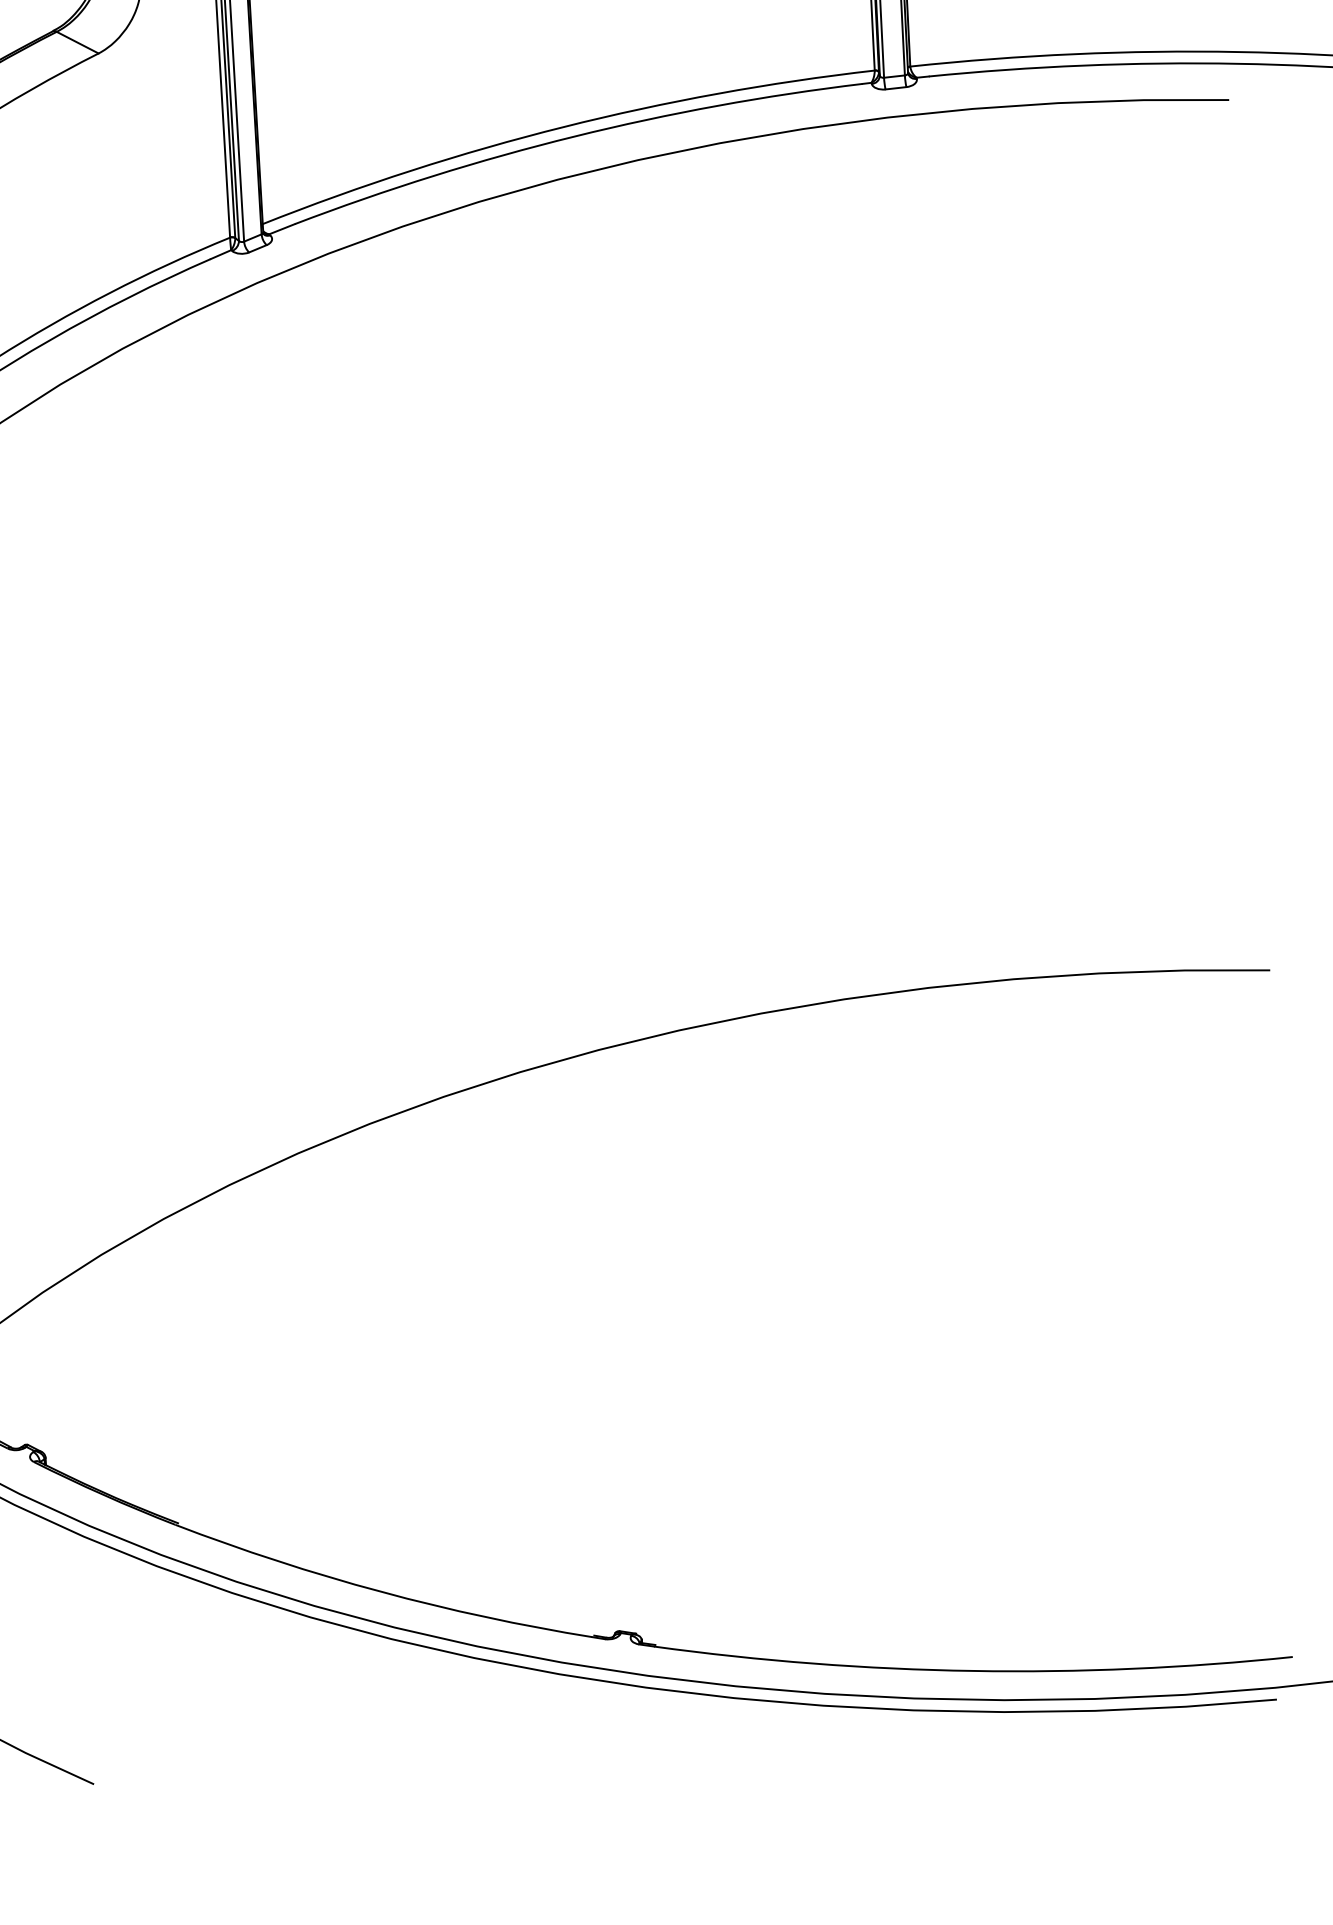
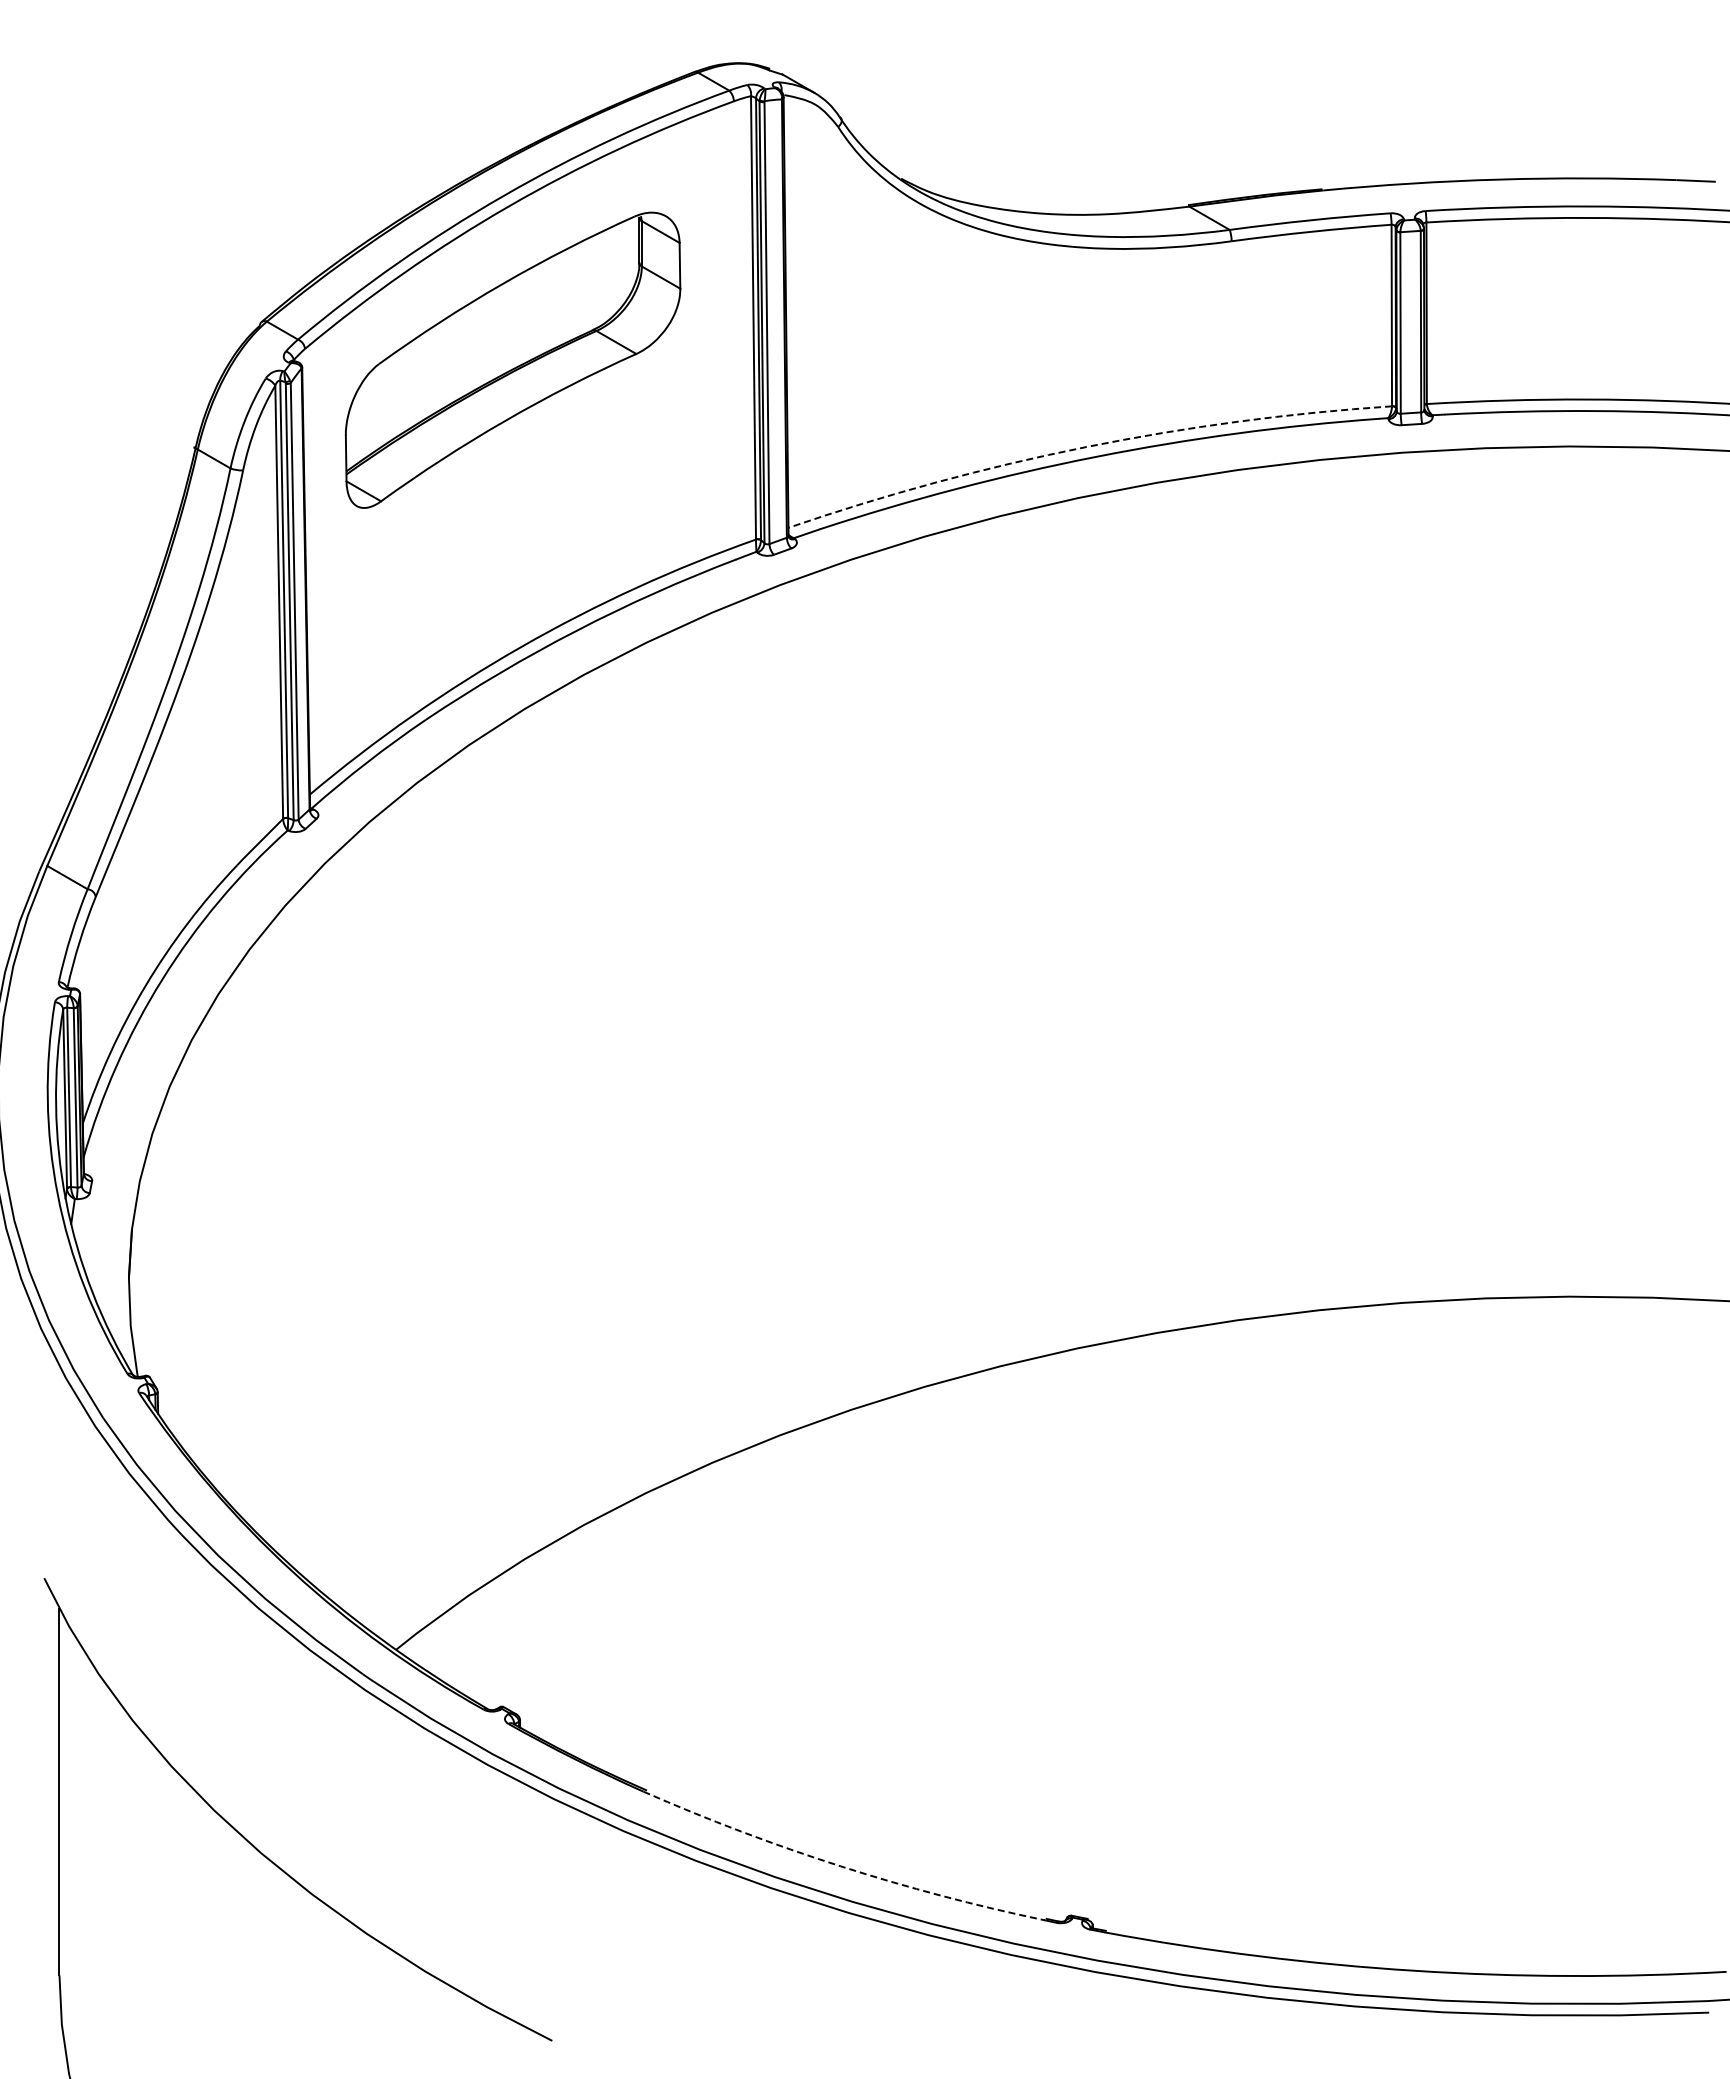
arc: (563, 127) -> (1086, 447), solid -> dashed
arc: (380, 1591) -> (840, 1866), solid -> dashed

